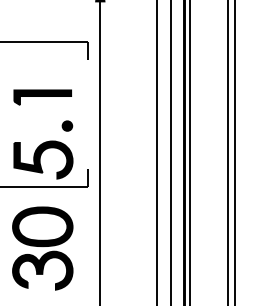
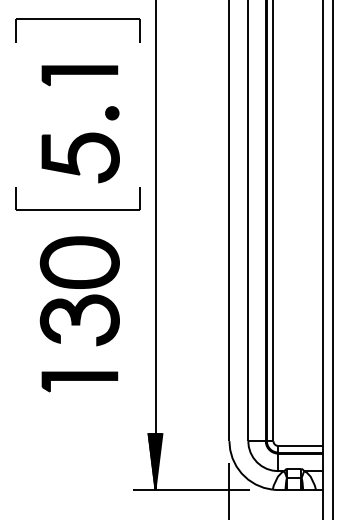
part: (46, 141) -> (84, 133), moved

